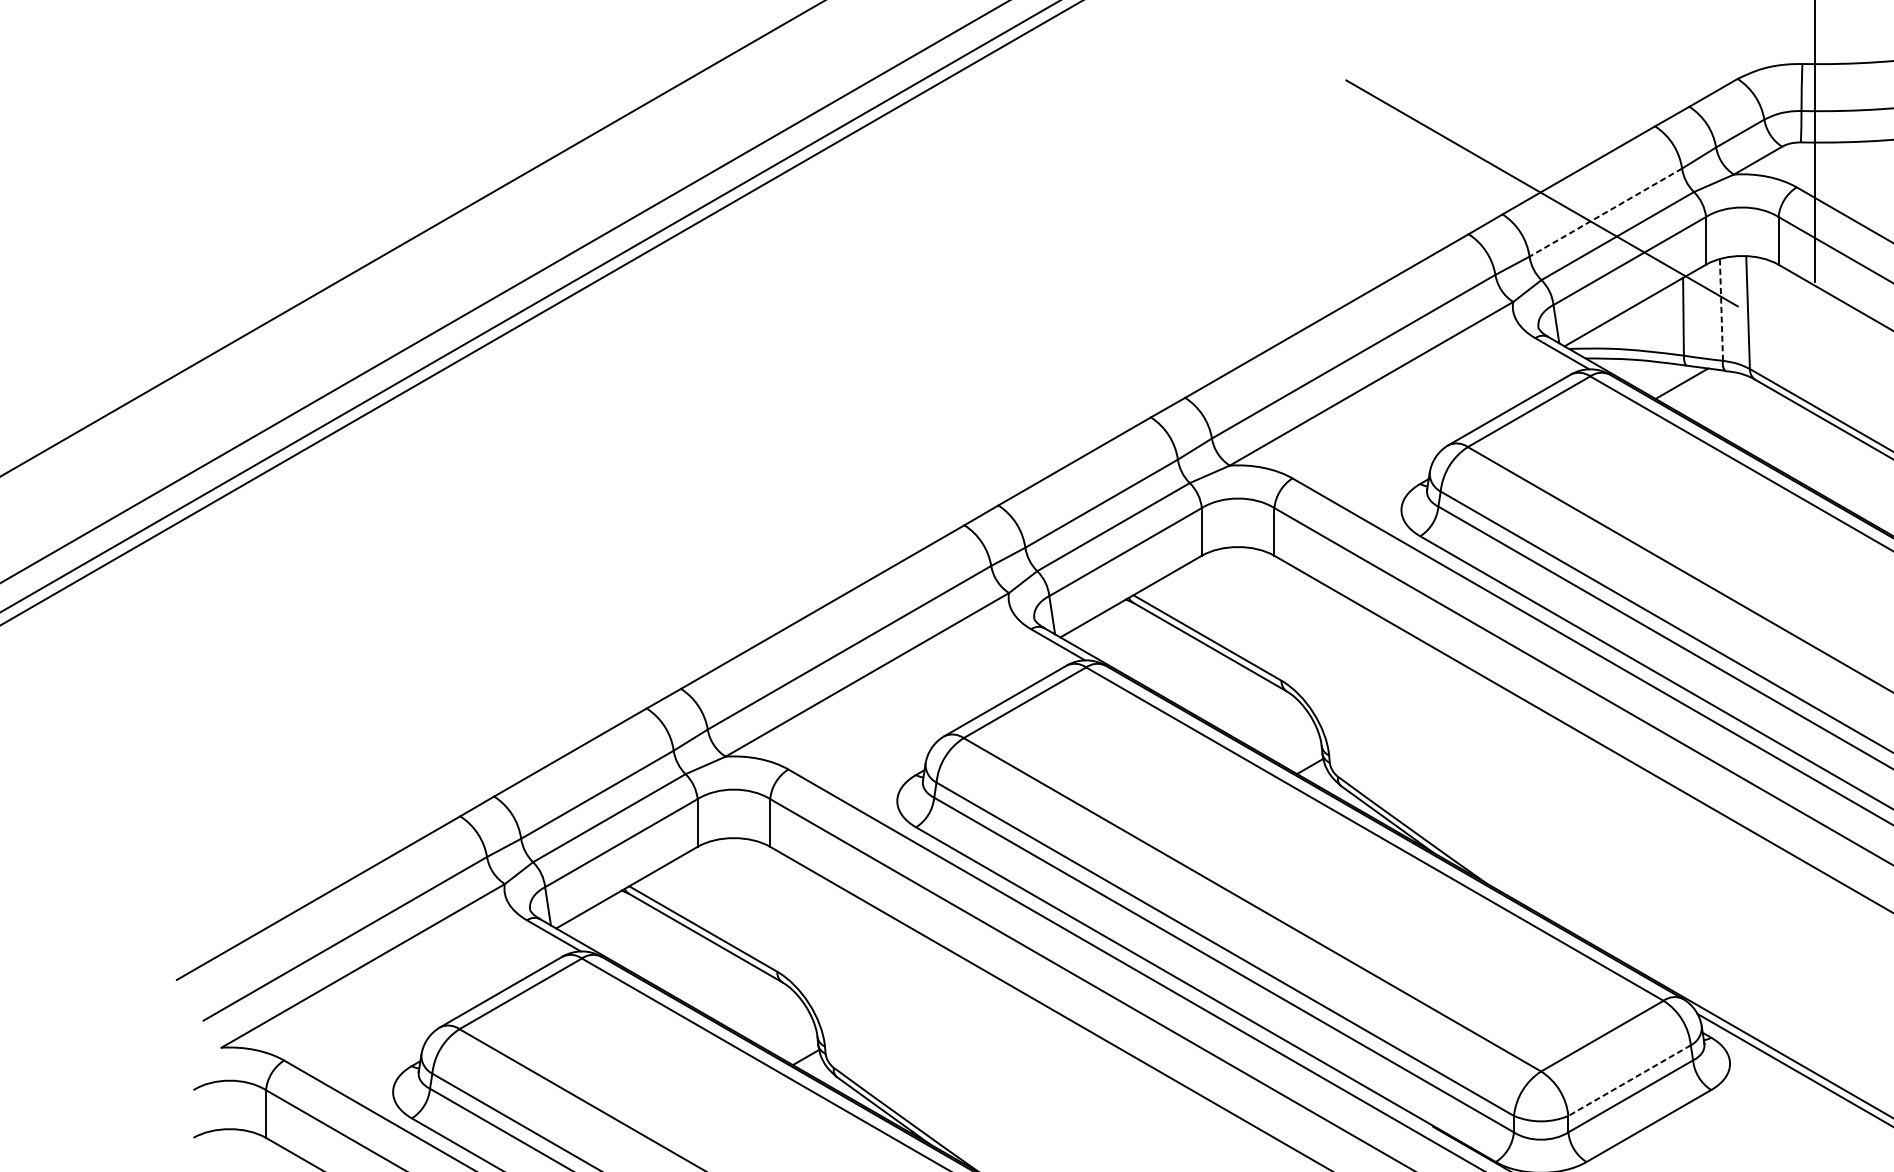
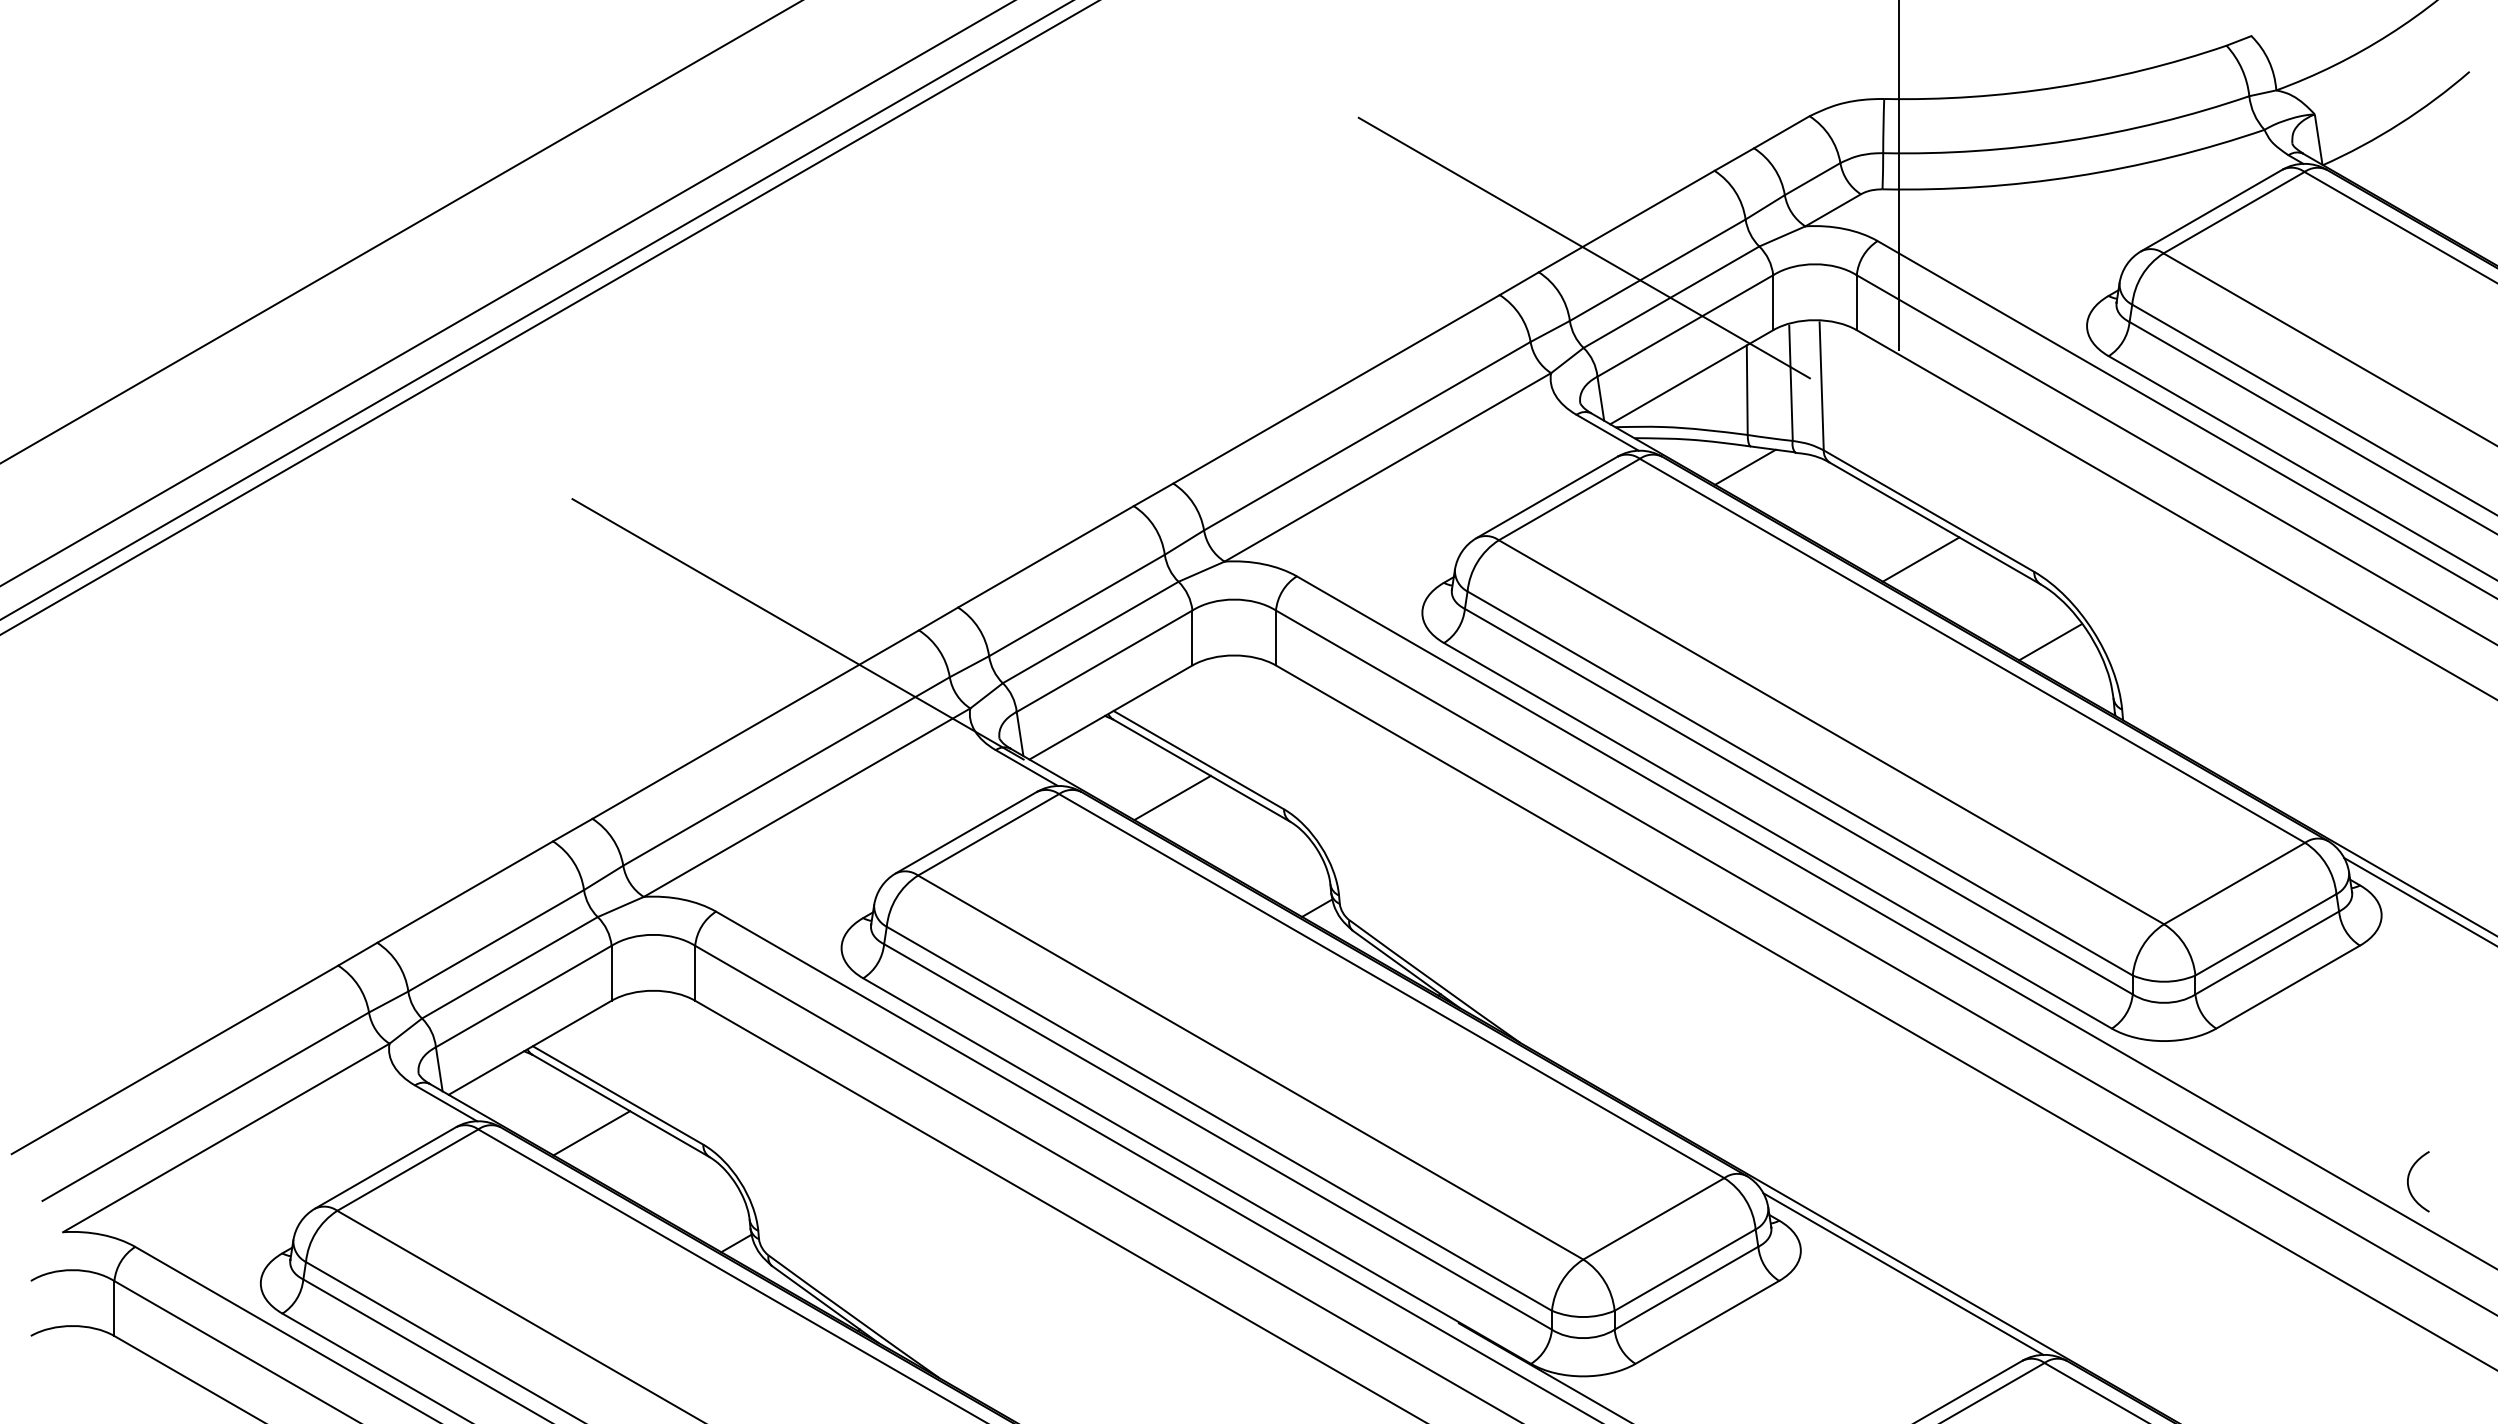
line: (1605, 212) -> (1657, 270), dashed -> solid
line: (1721, 310) -> (1790, 382), dashed -> solid
line: (1833, 463) -> (1920, 559), added
line: (859, 524) -> (797, 629), added
line: (1184, 670) -> (1172, 797), added
line: (680, 962) -> (591, 1133), added
line: (1629, 1080) -> (1684, 1270), dashed -> solid

